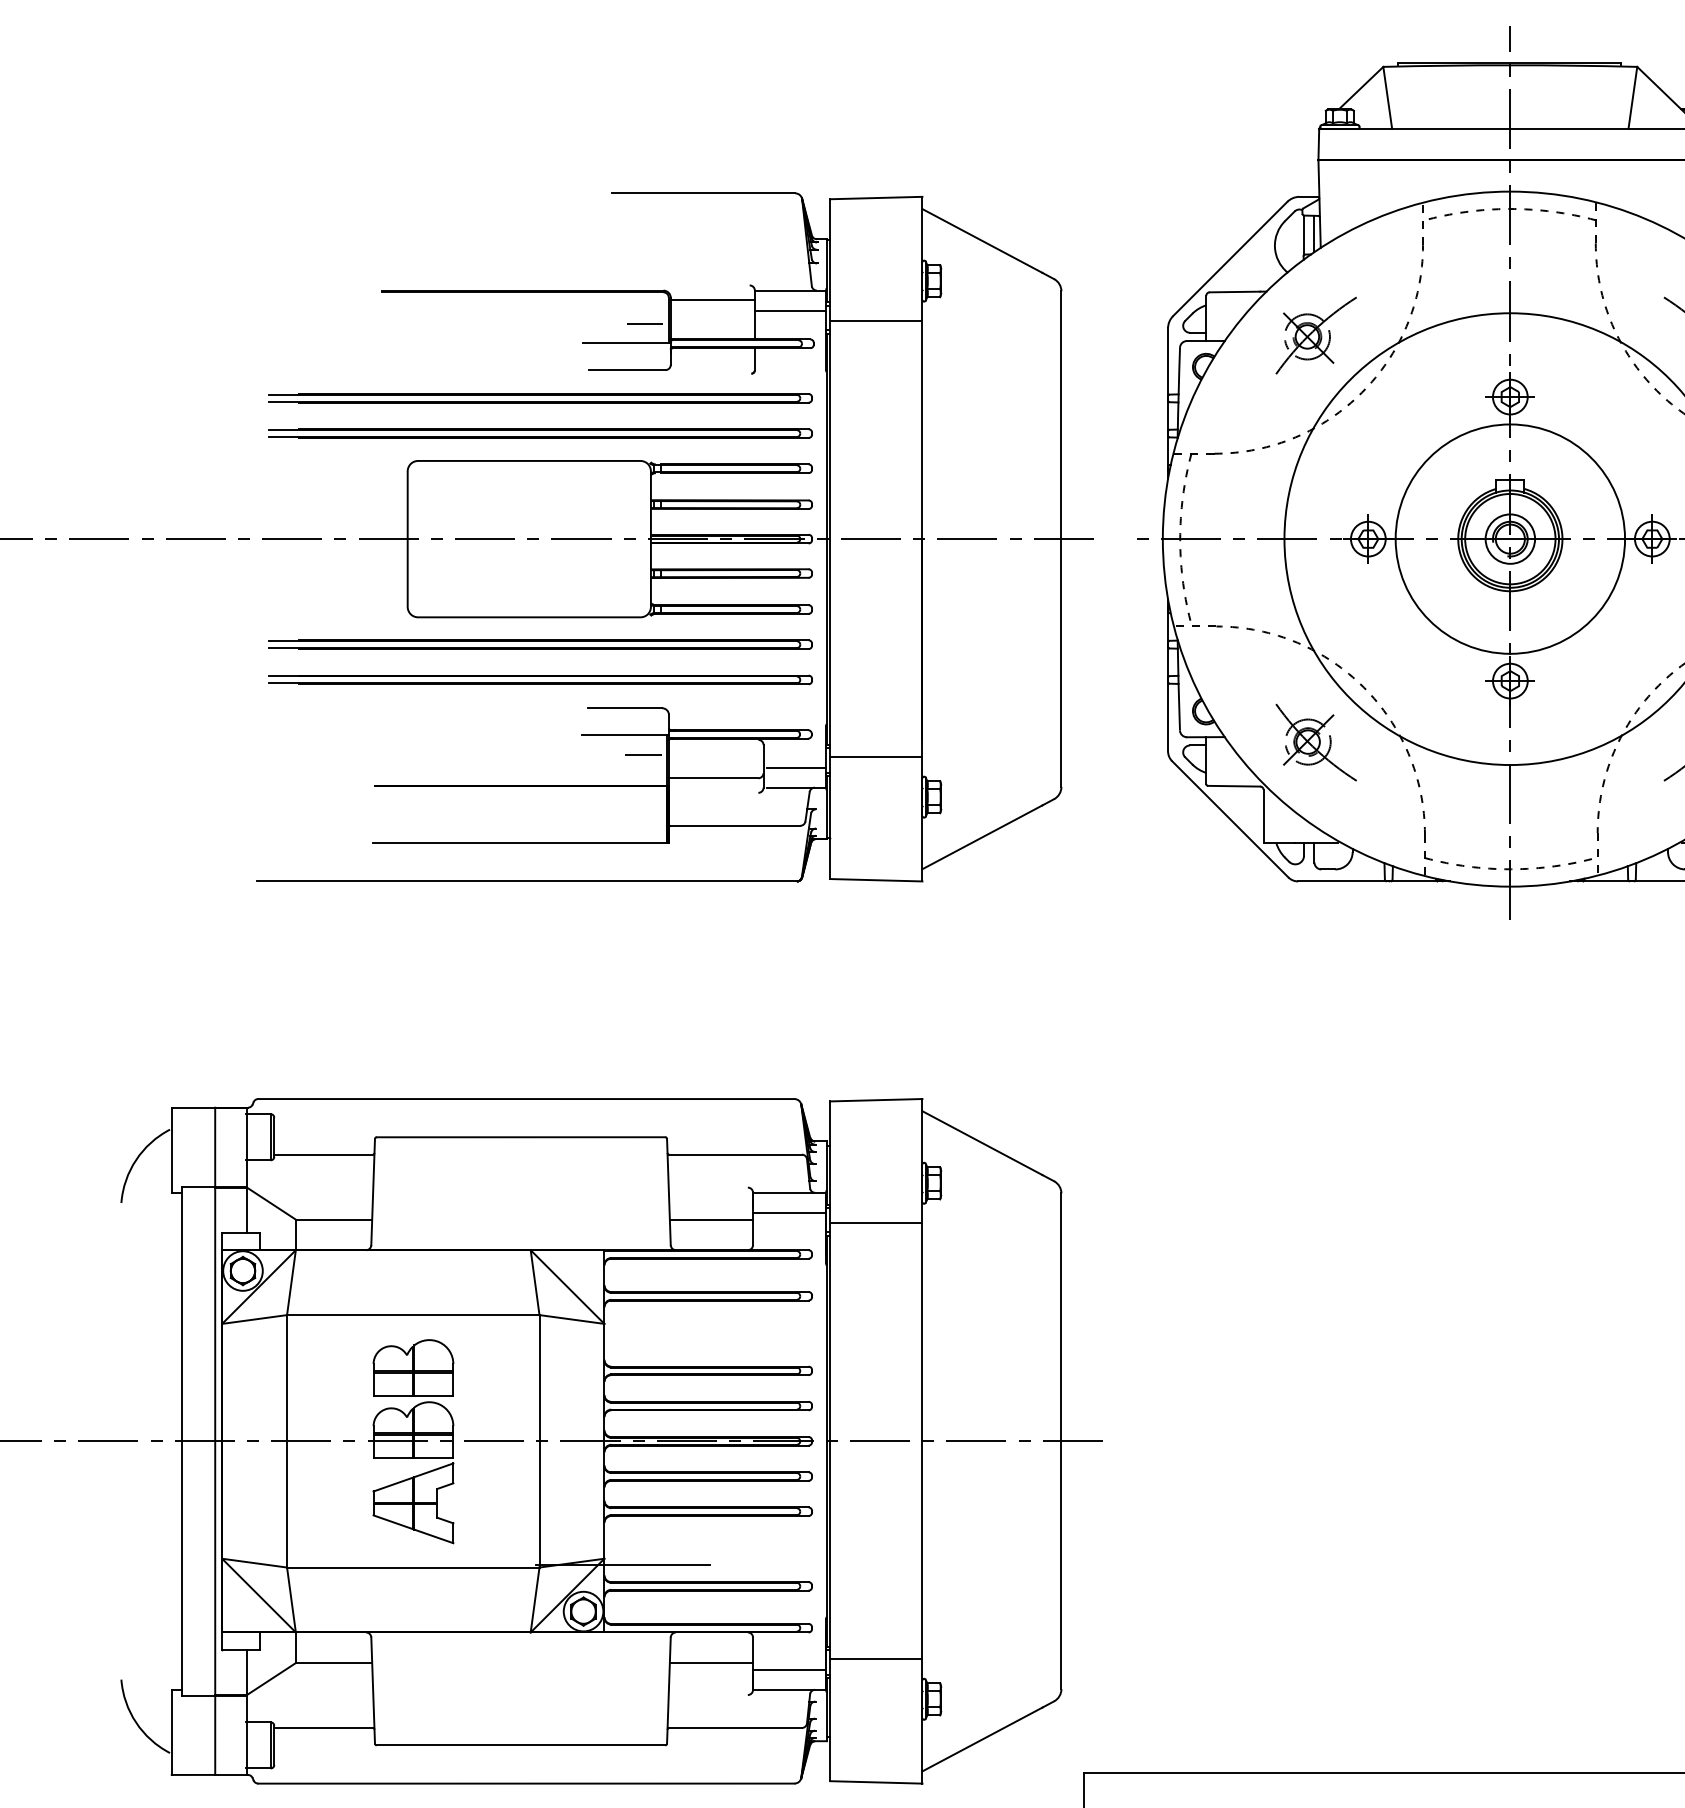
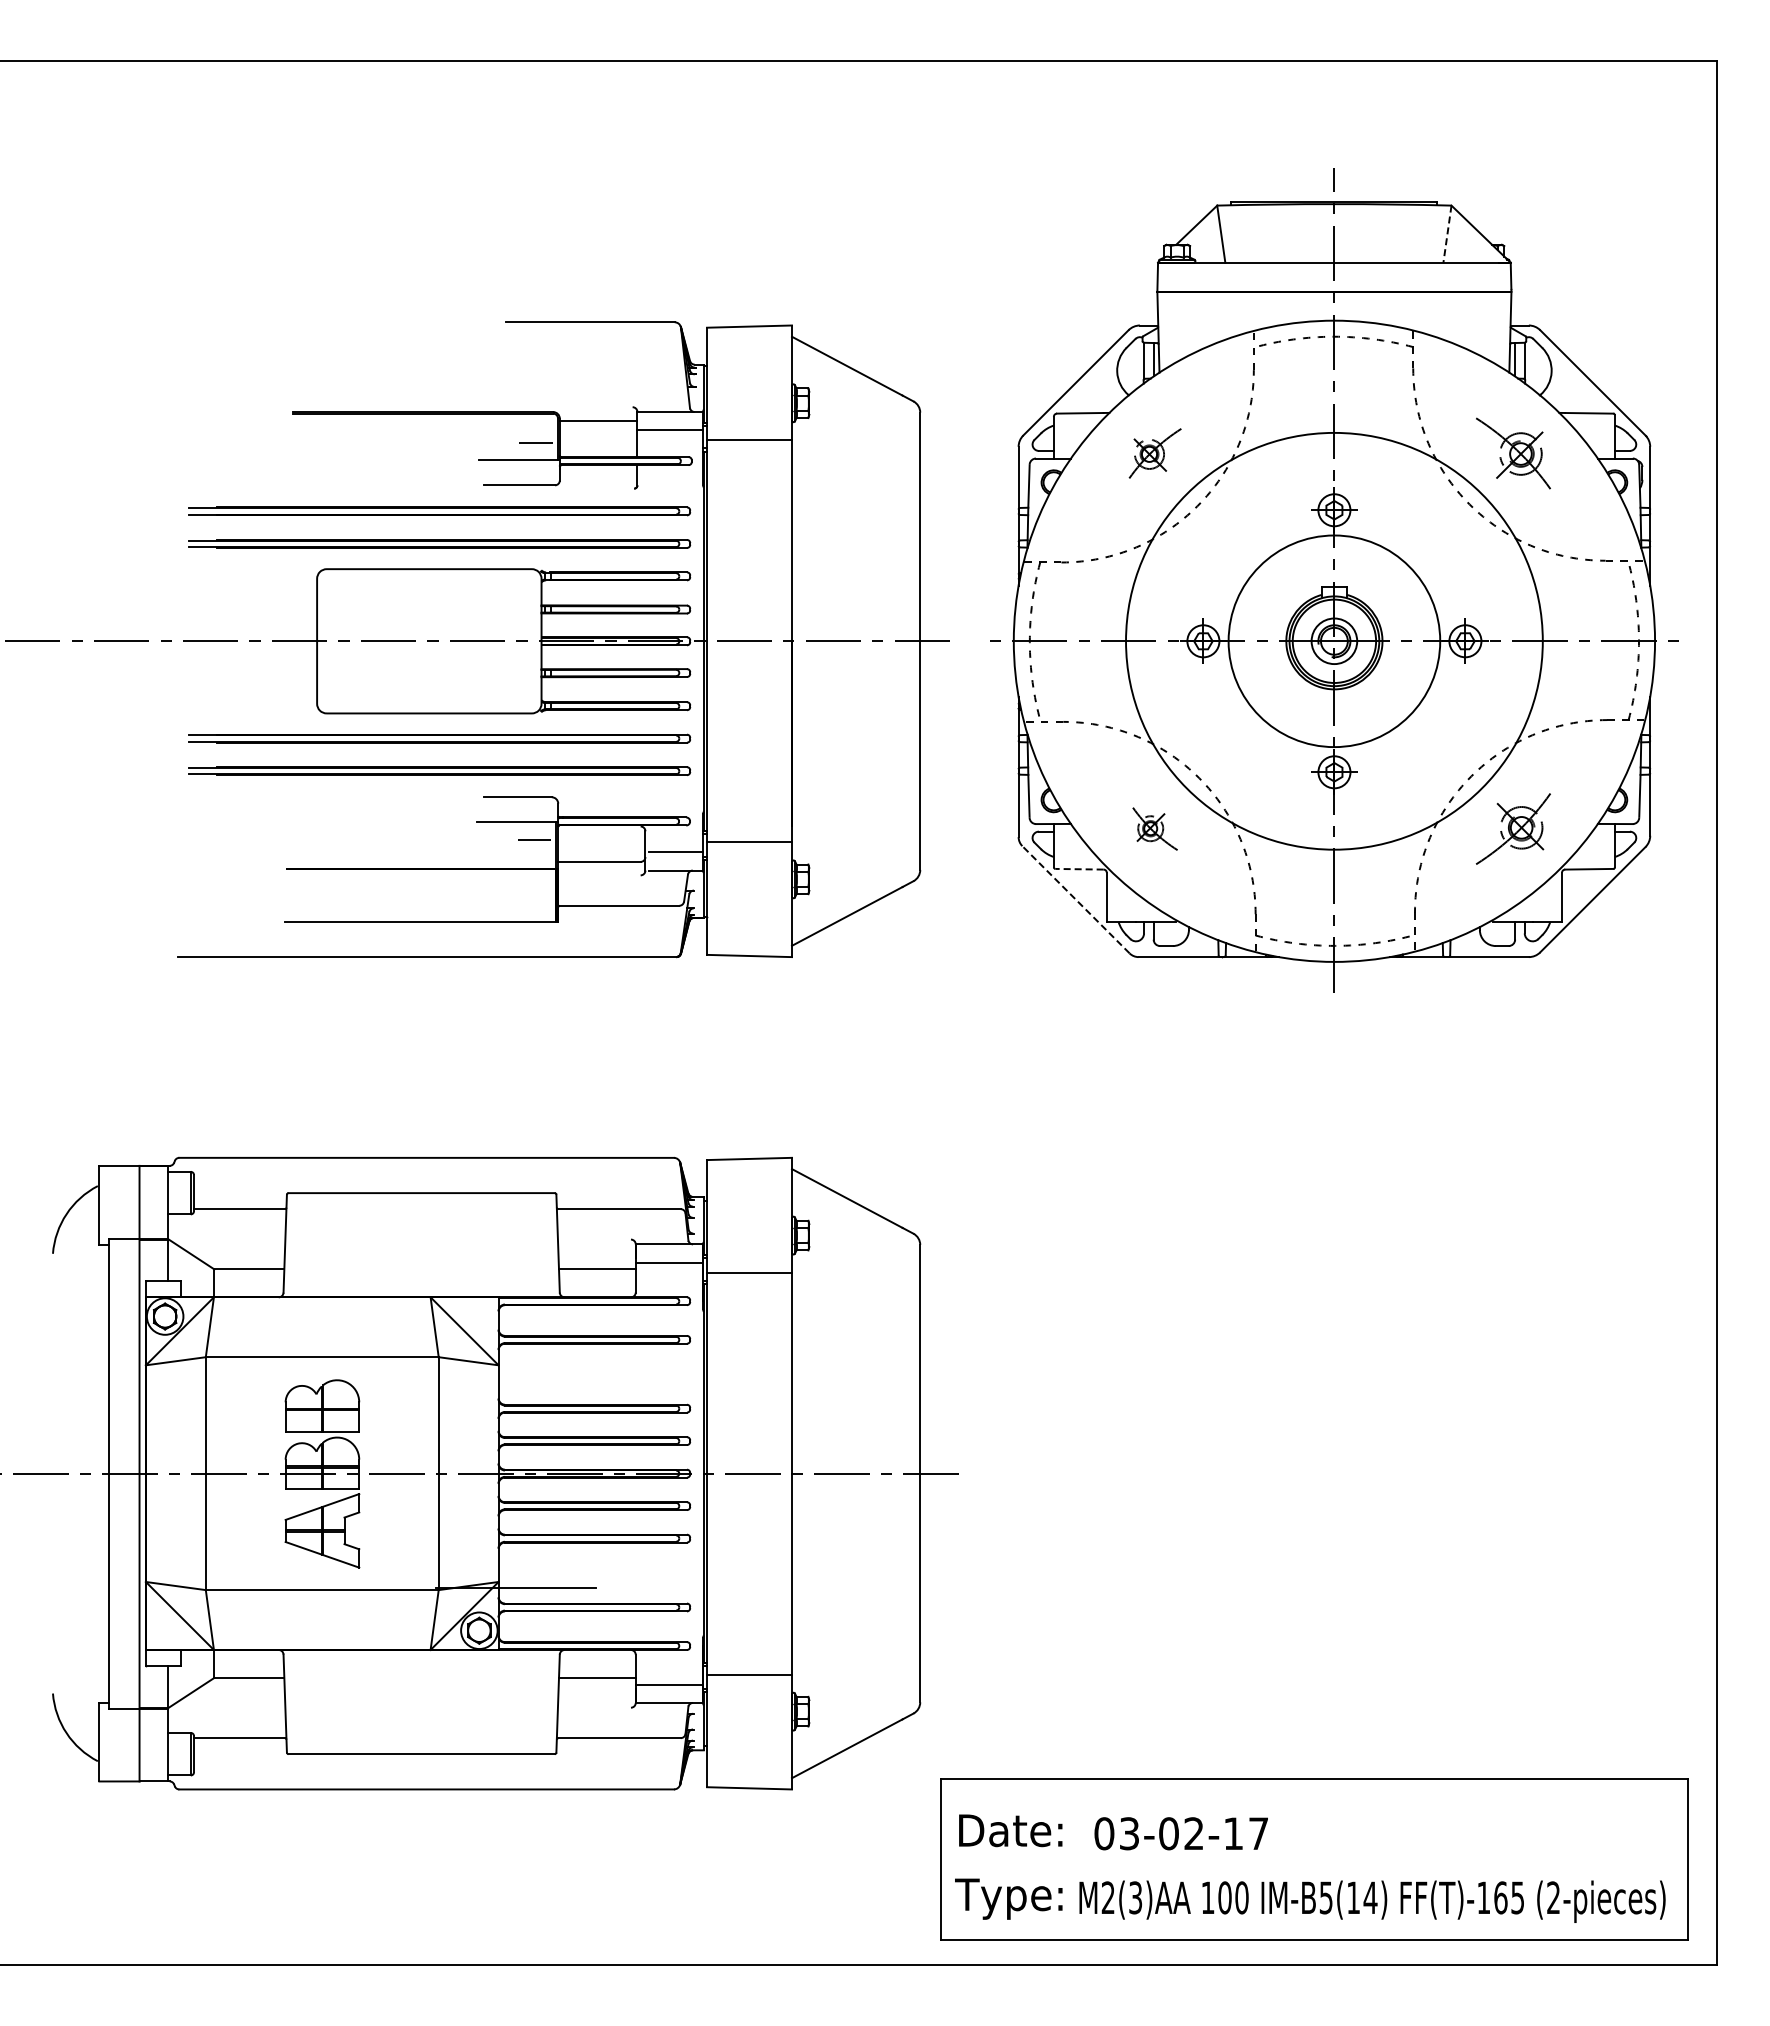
line: (1632, 98) -> (1447, 234), solid -> dashed
part: (1315, 335) -> (1154, 453), size x0.7
part: (1315, 742) -> (1154, 828), size x0.6
line: (1234, 786) -> (1079, 869), solid -> dashed
line: (1229, 819) -> (1075, 899), solid -> dashed

